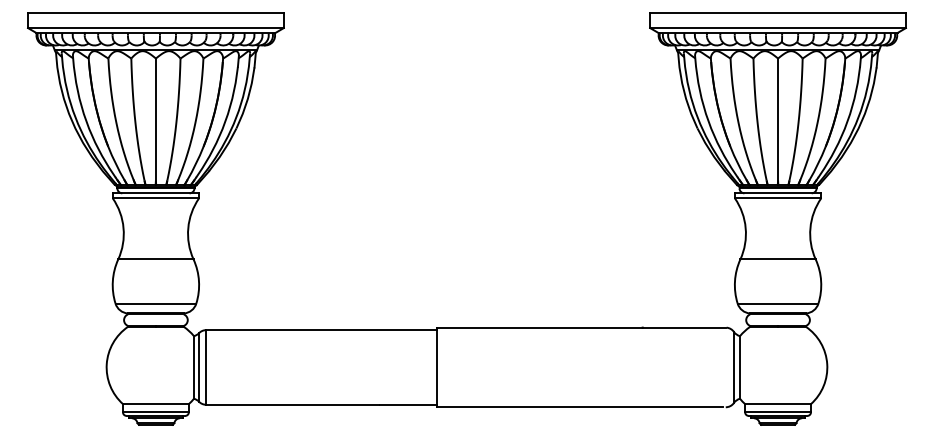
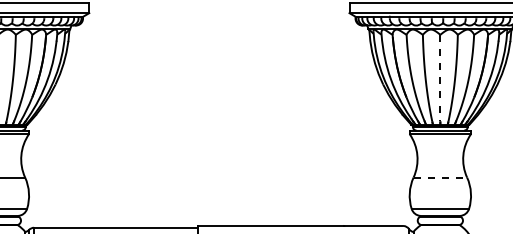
line: (778, 119) -> (440, 78), solid -> dashed
line: (778, 259) -> (440, 177), solid -> dashed

